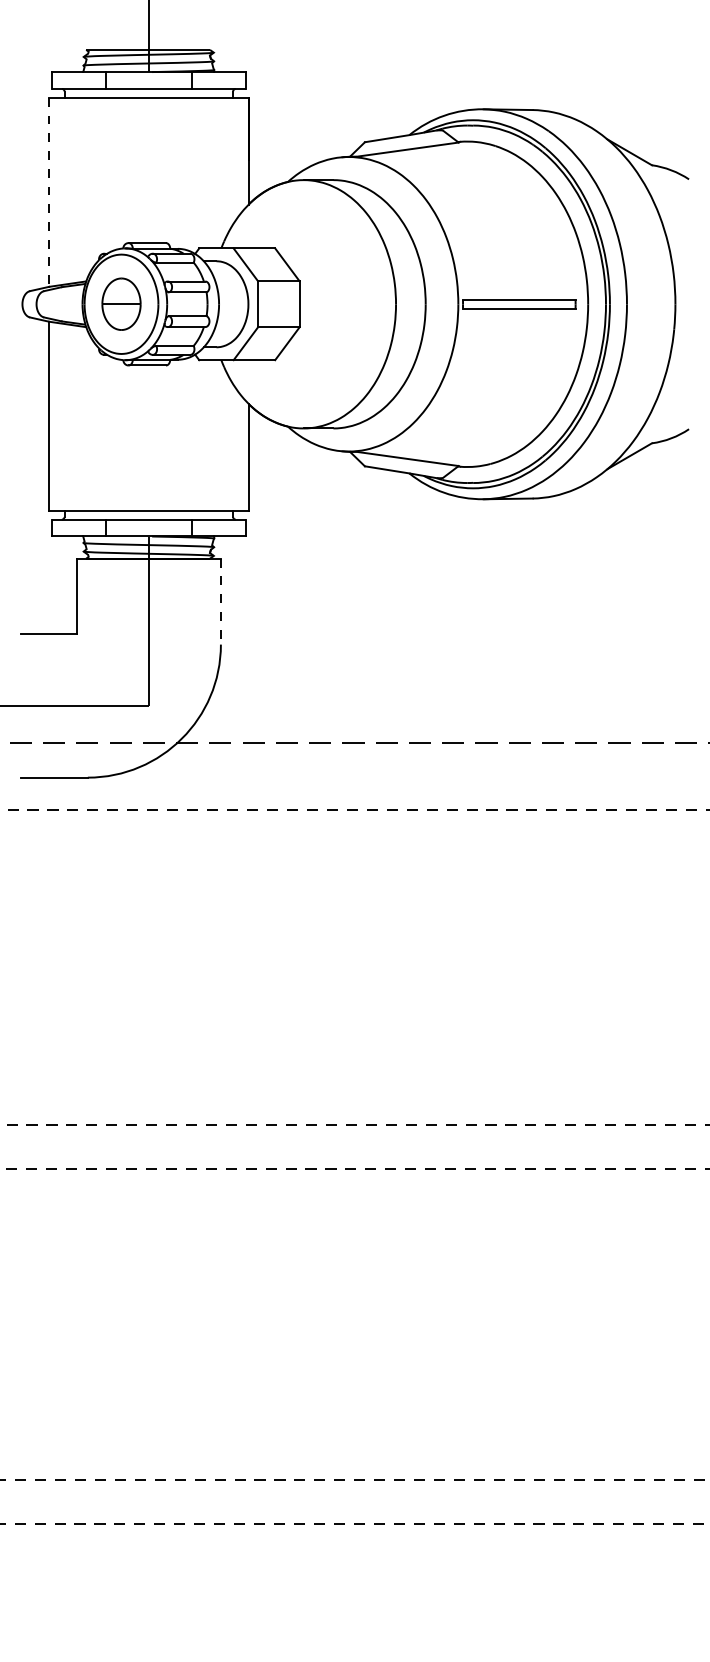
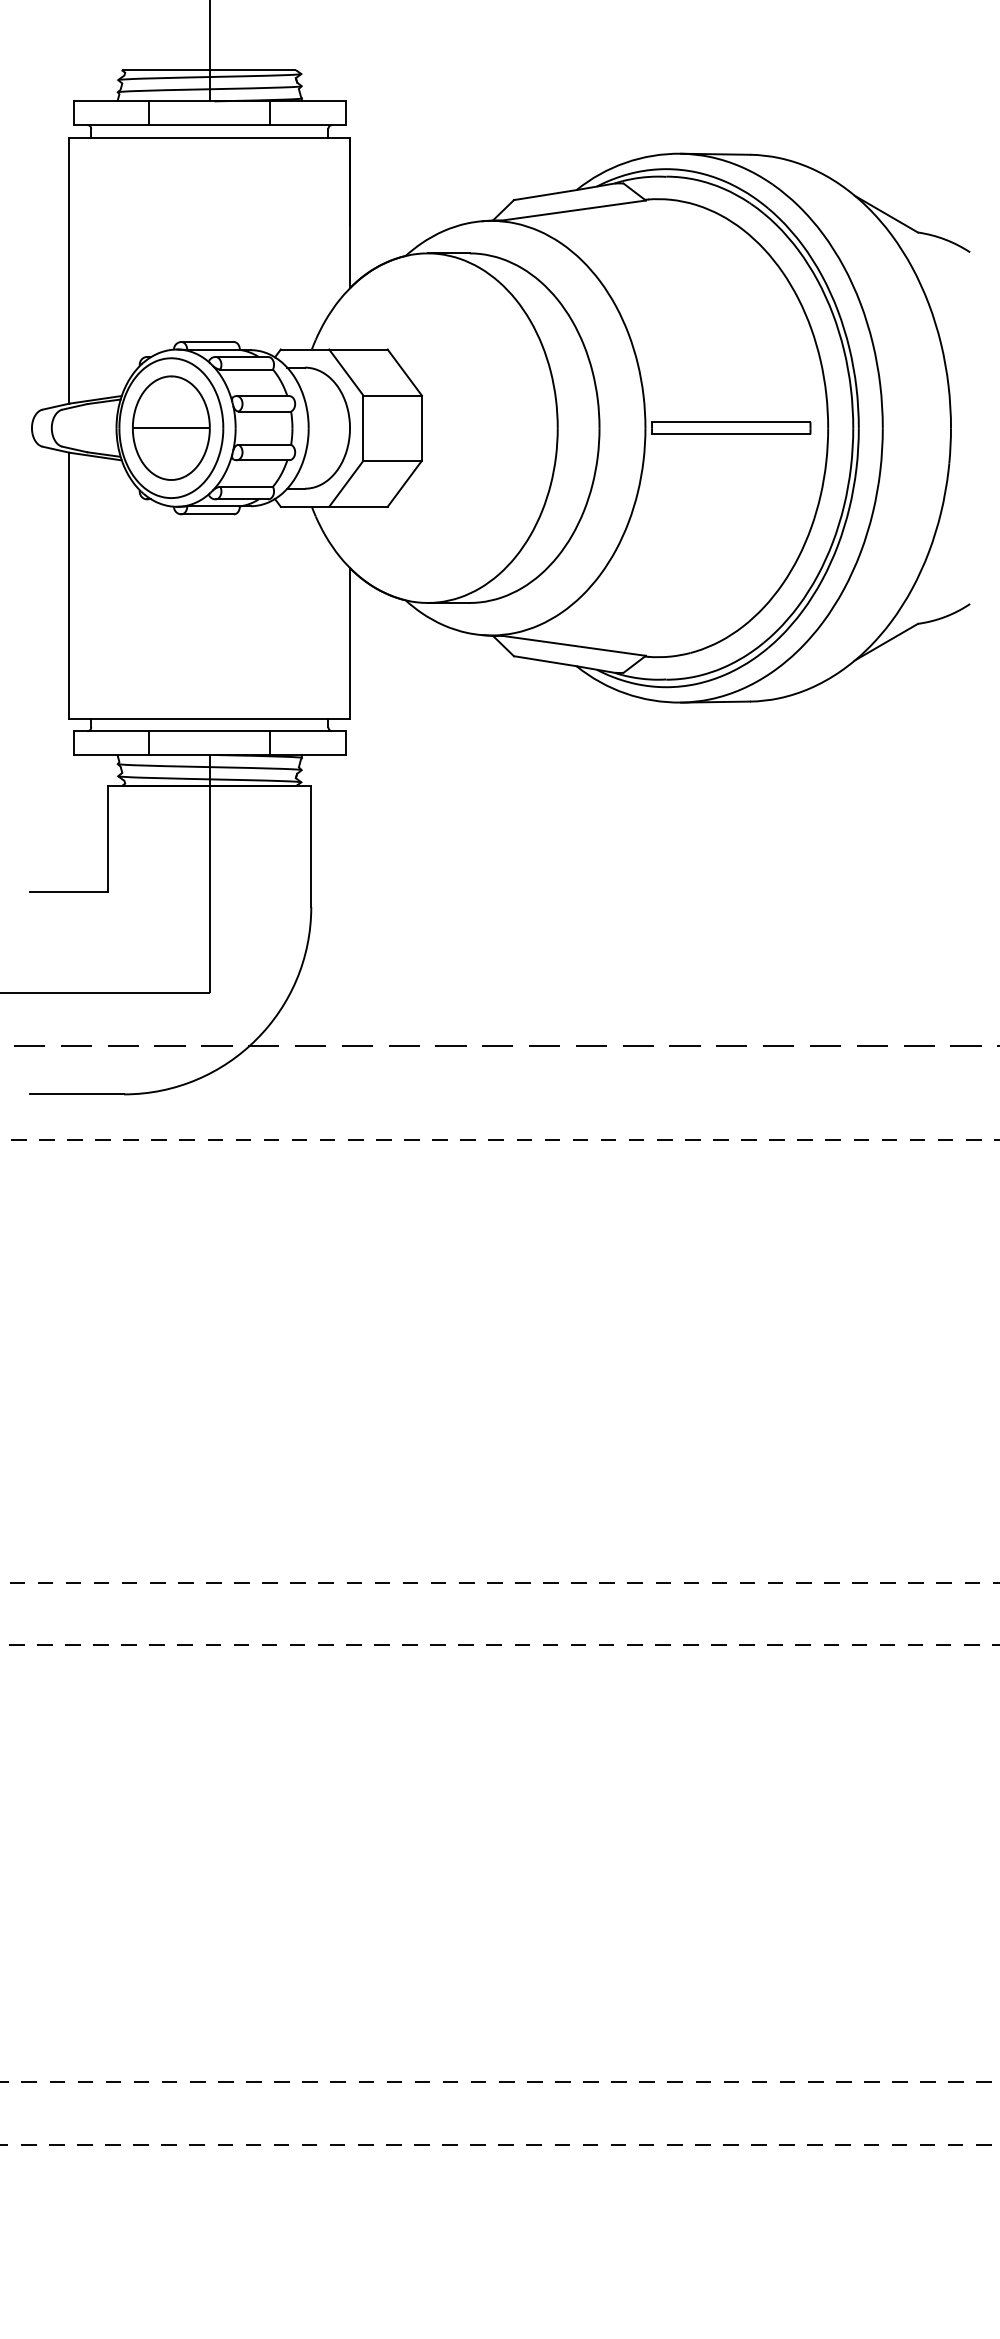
line: (49, 192) -> (69, 271), dashed -> solid
part: (121, 303) -> (171, 427), size x1.43
line: (221, 602) -> (311, 847), dashed -> solid

